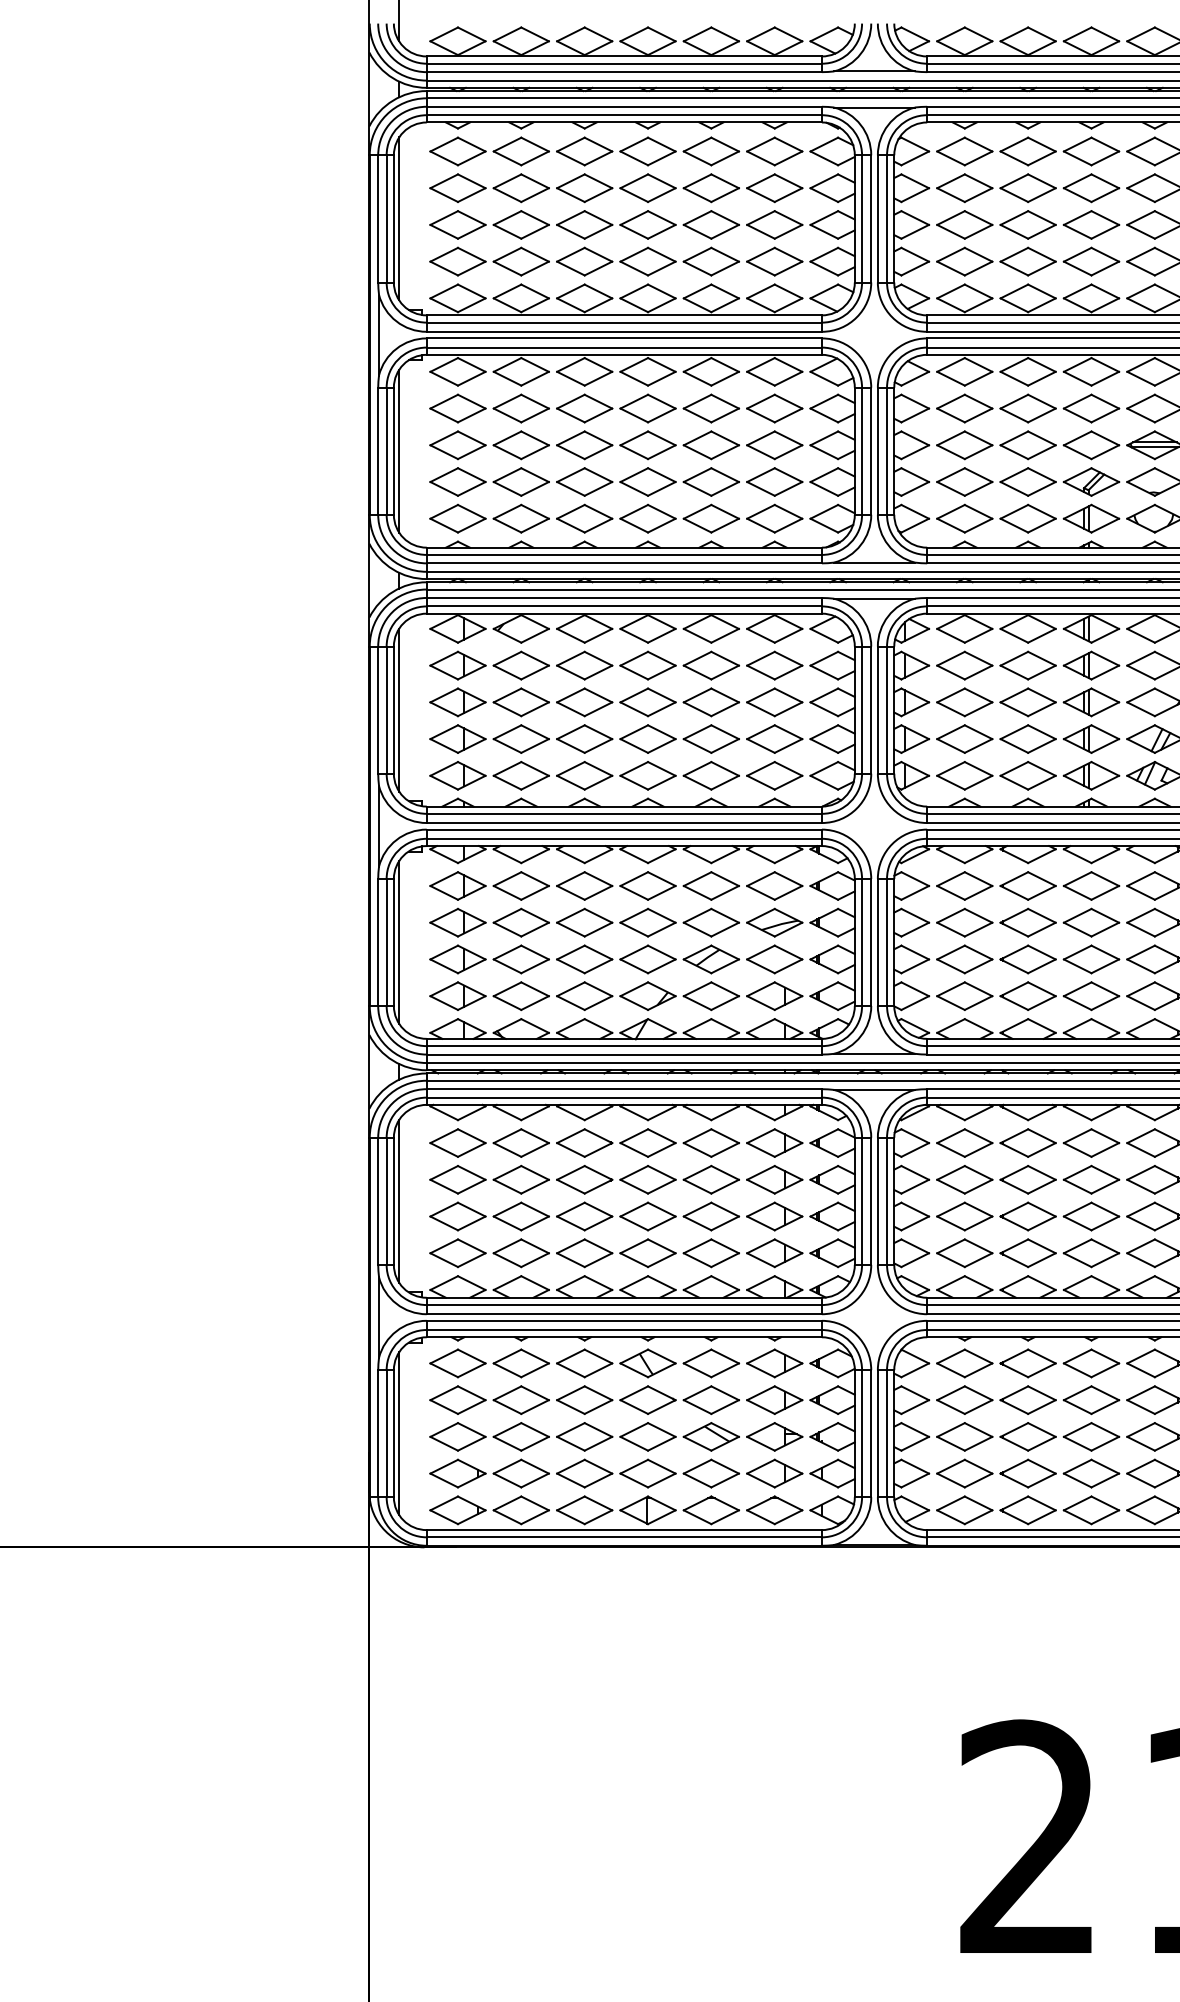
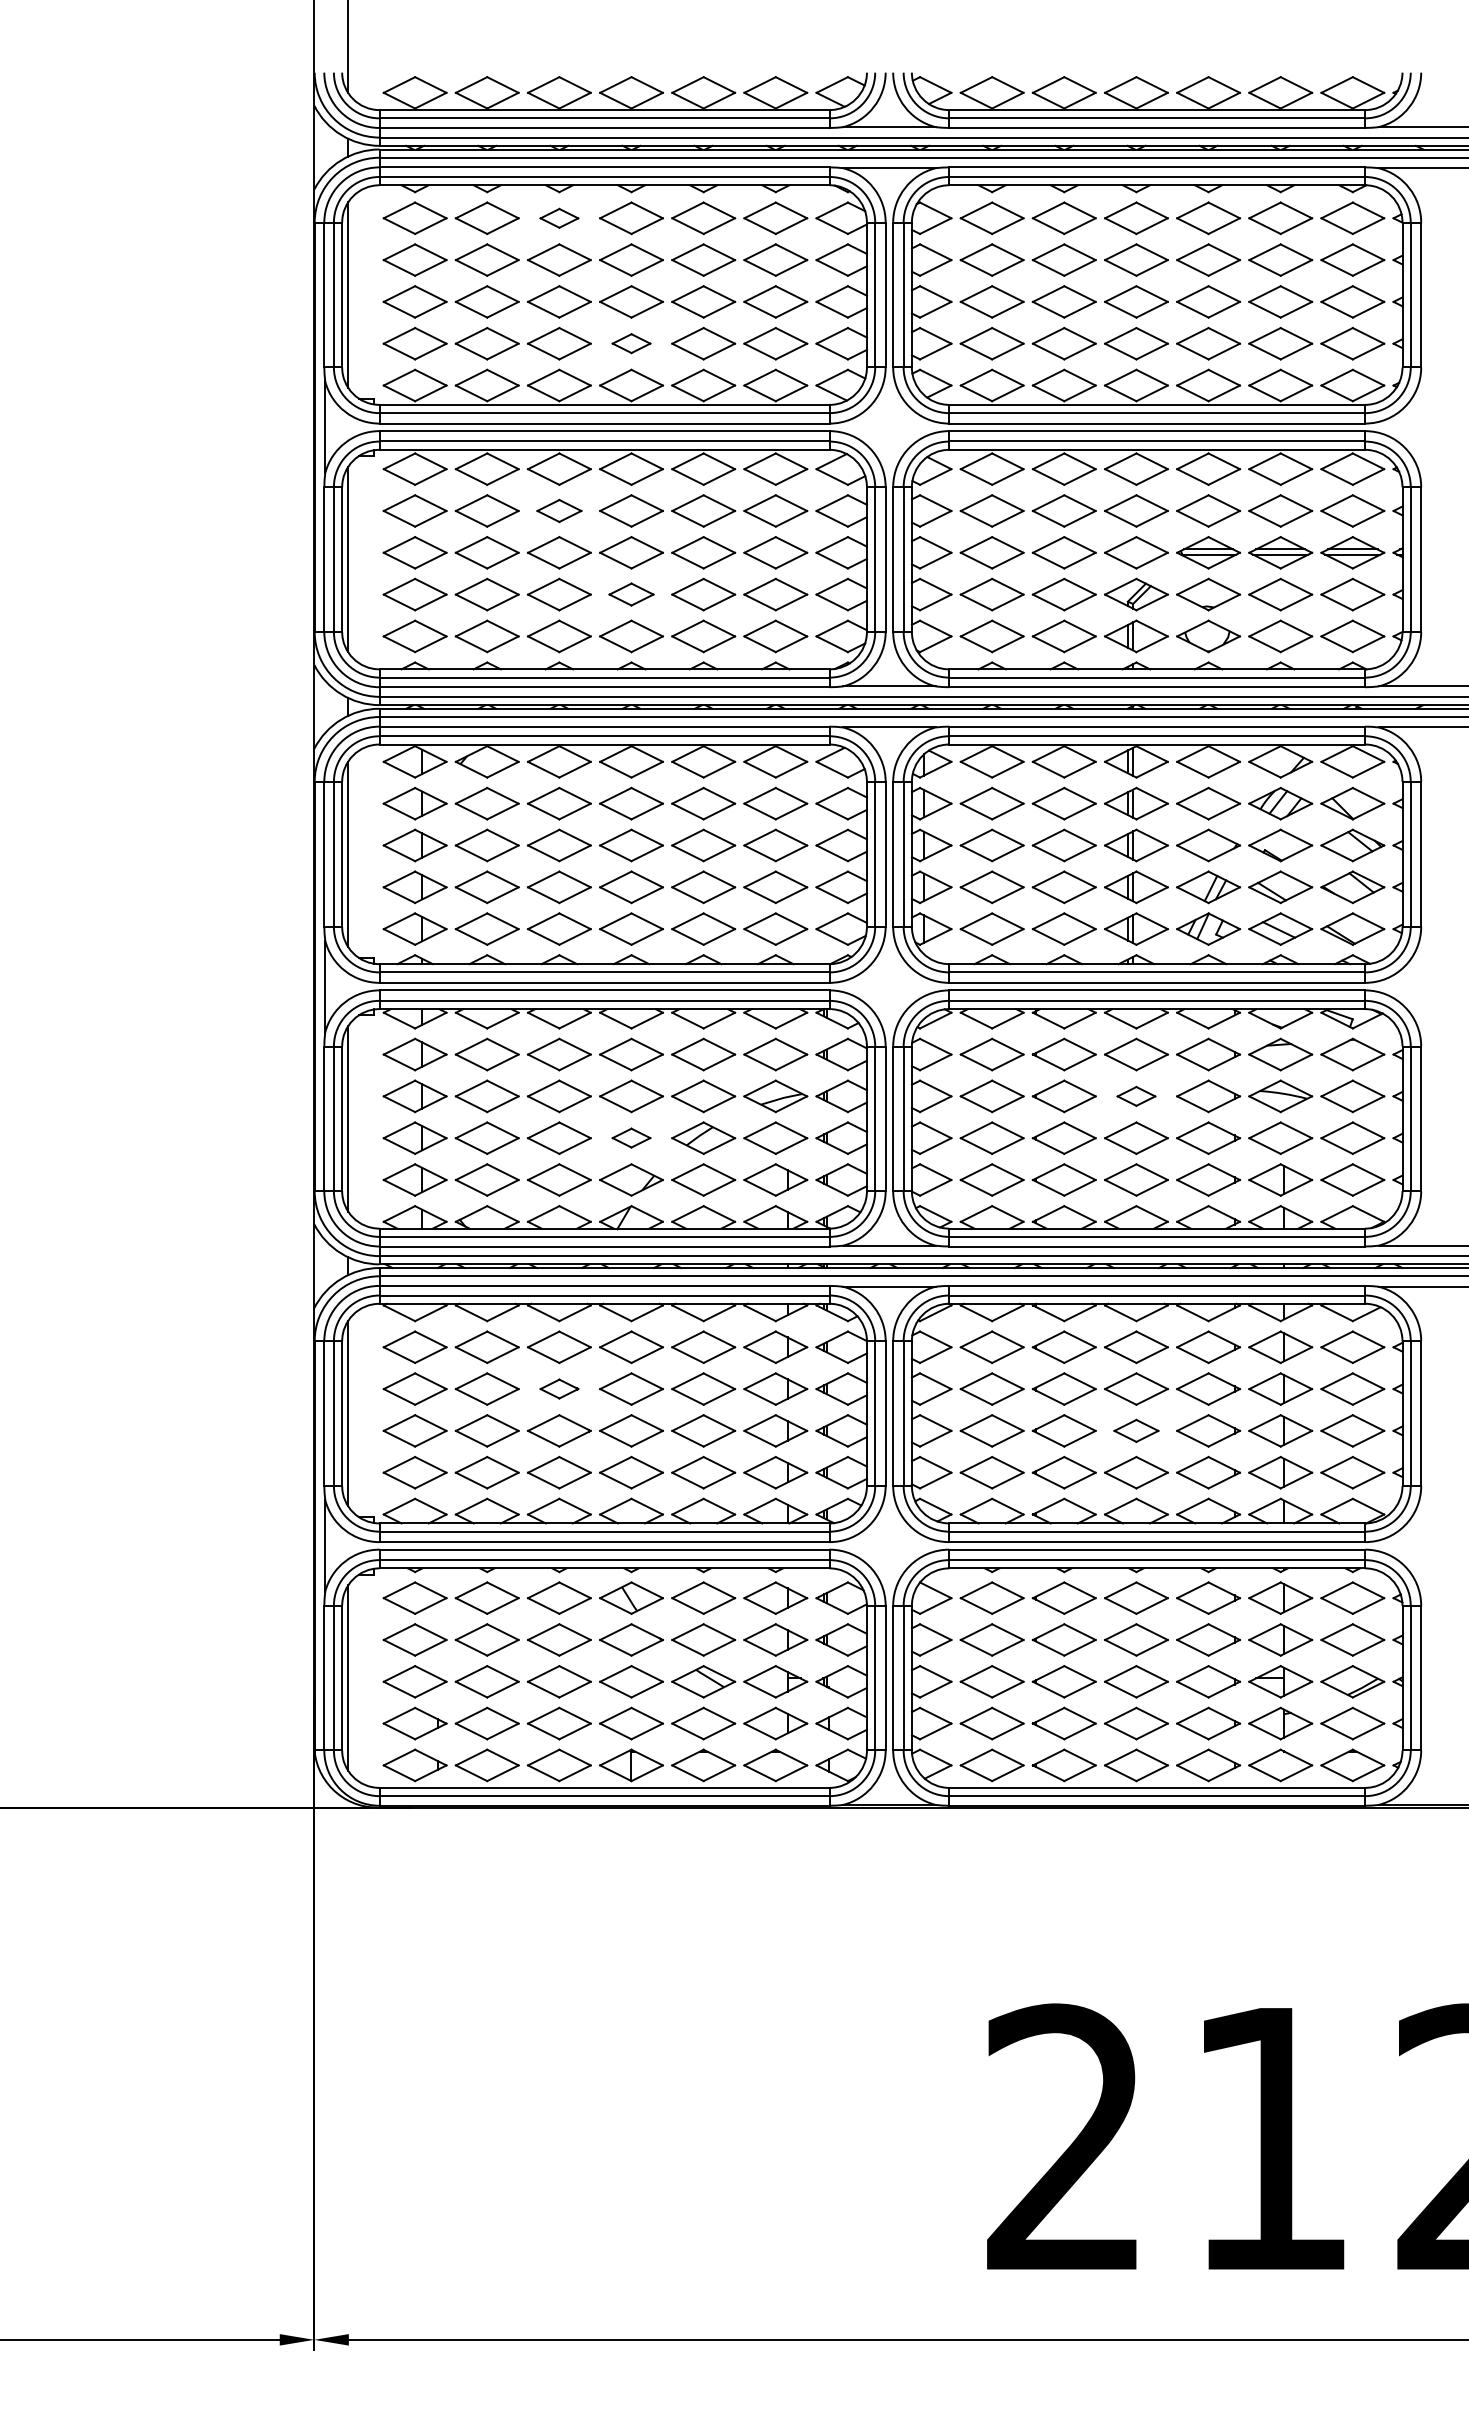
part: (584, 151) -> (559, 218), size x0.6
part: (648, 261) -> (631, 343), size x0.6
part: (584, 408) -> (559, 510), size x0.7
part: (648, 481) -> (631, 594), size x0.7
part: (1091, 922) -> (1136, 1096), size x0.6
part: (648, 958) -> (631, 1137), size x0.6
part: (584, 1179) -> (559, 1388), size x0.6
part: (1091, 1216) -> (1136, 1430), size x0.7

